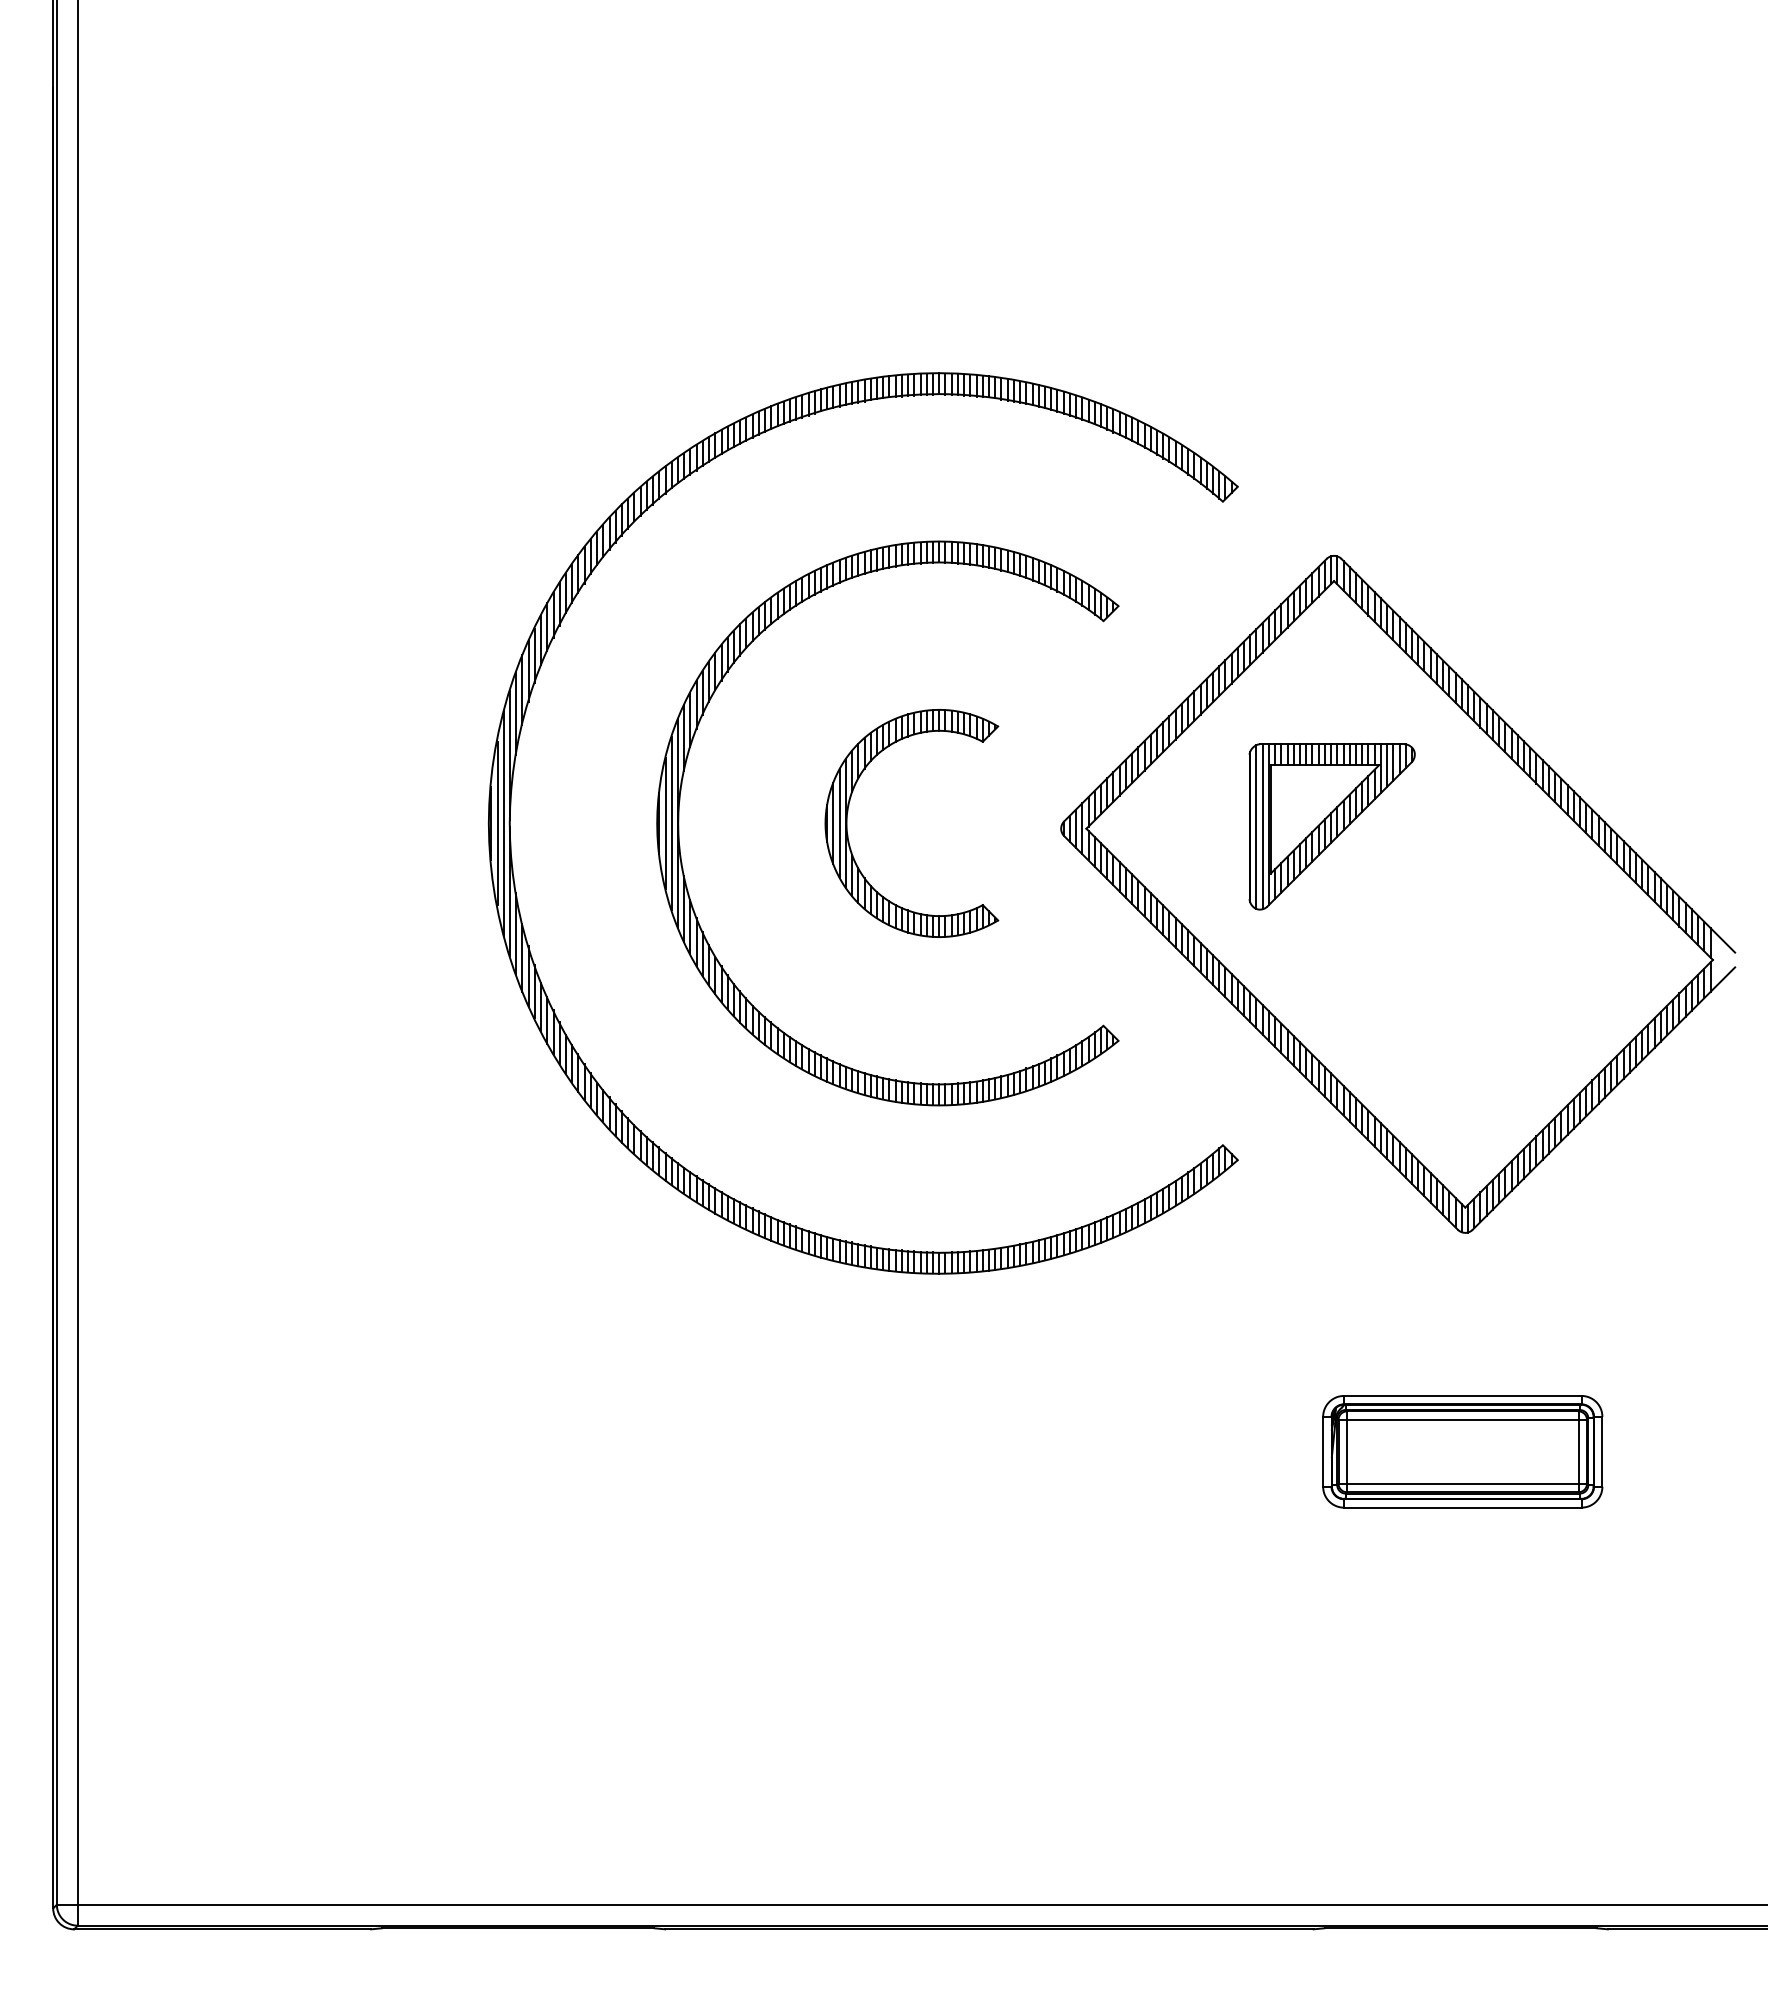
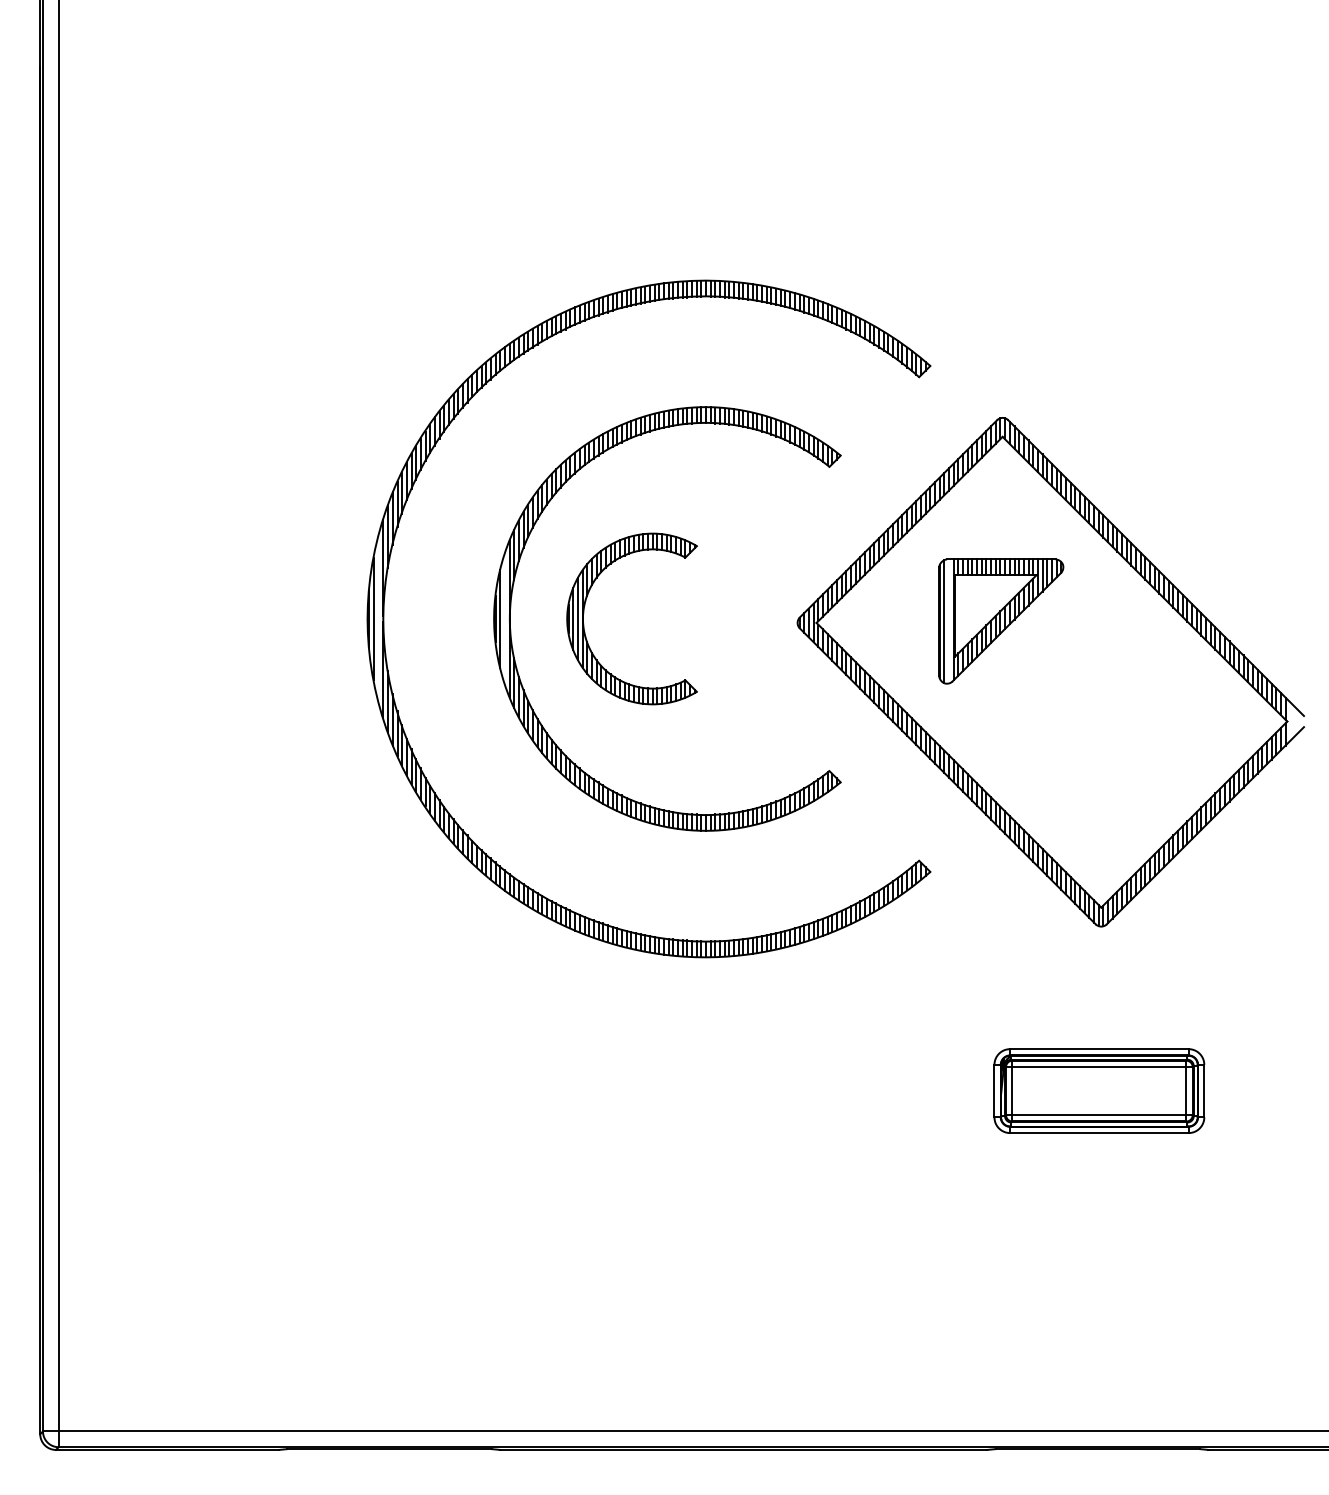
line: (503, 823) -> (378, 619), removed
line: (671, 823) -> (504, 619), removed
line: (1262, 826) -> (948, 621), removed
part: (848, 834) -> (584, 627), moved

